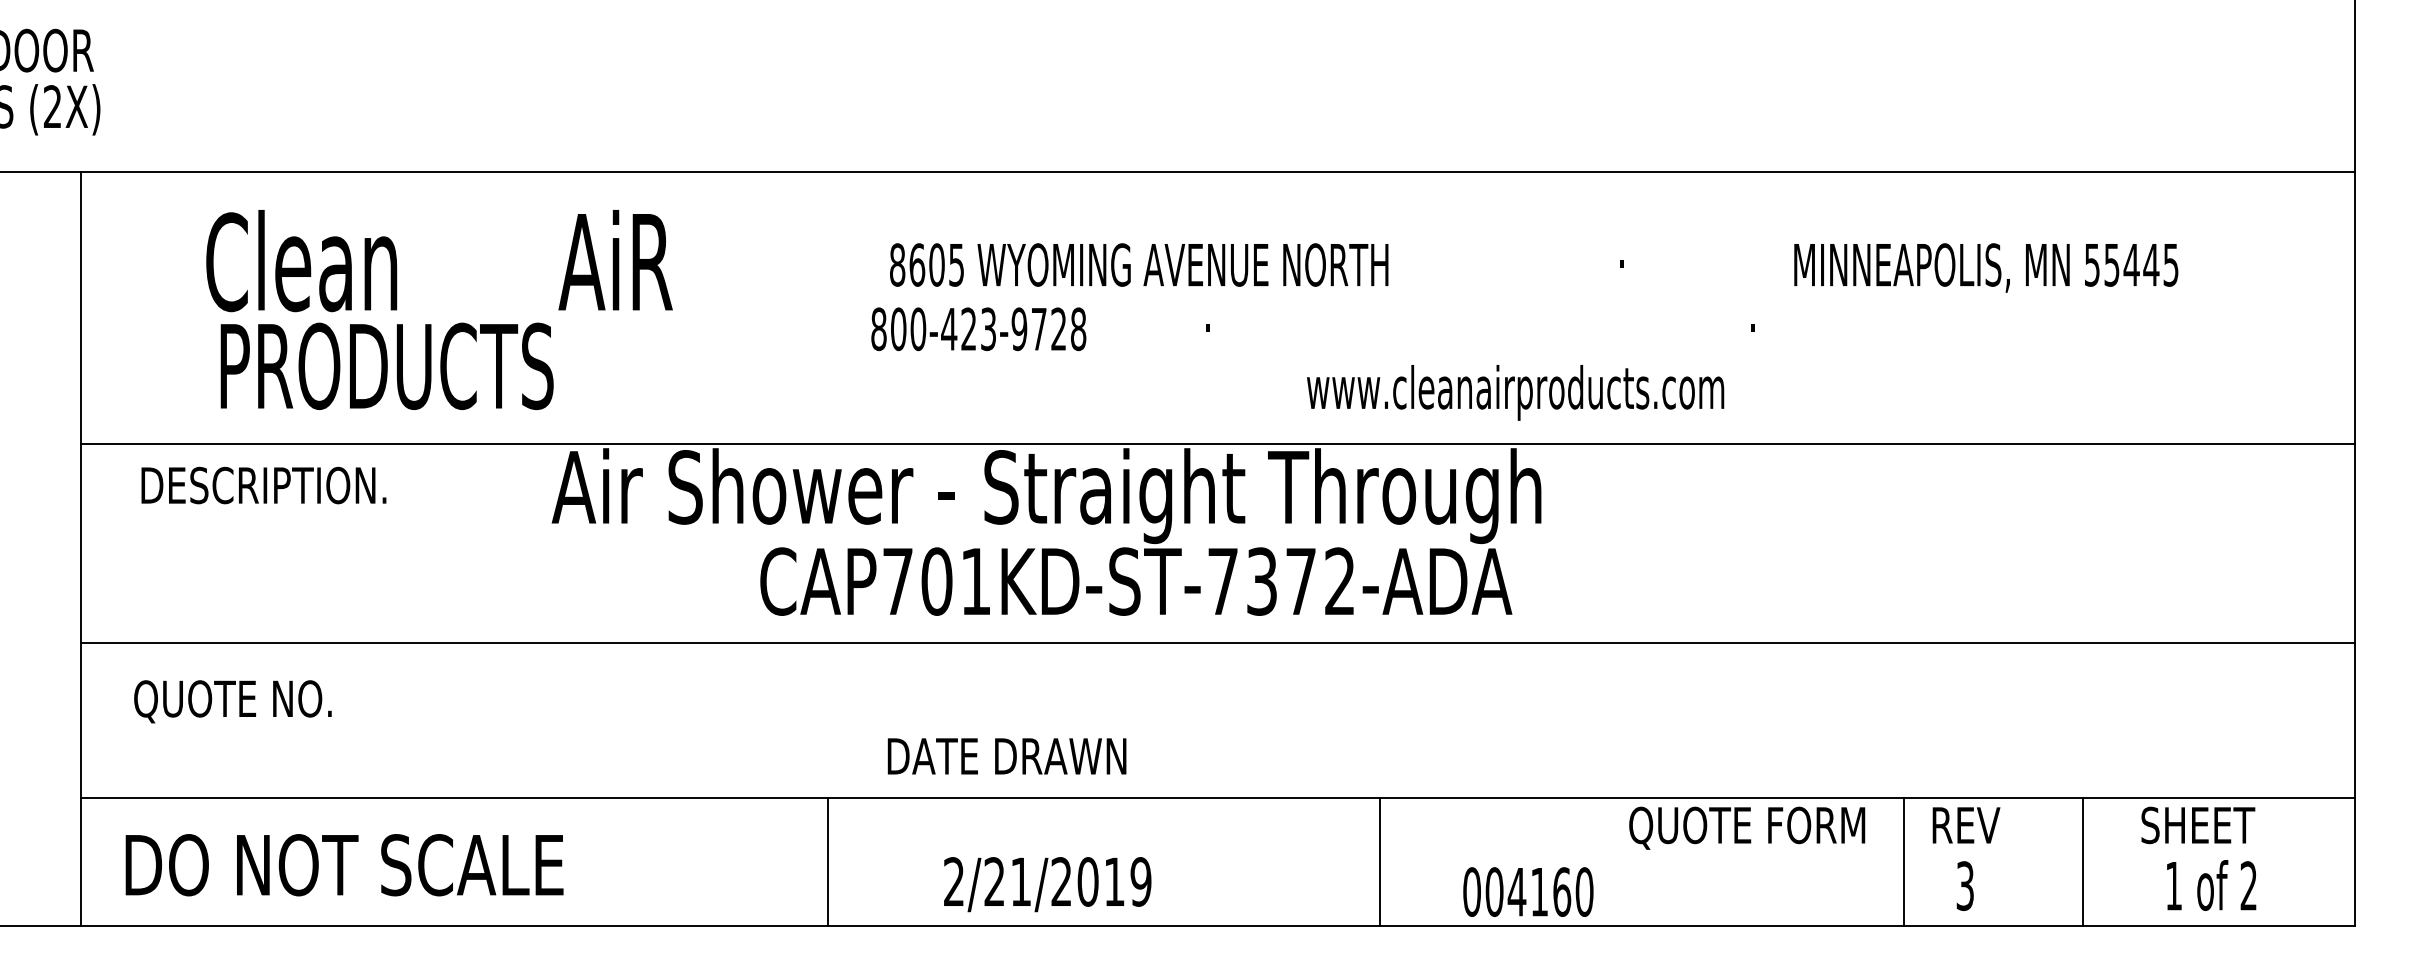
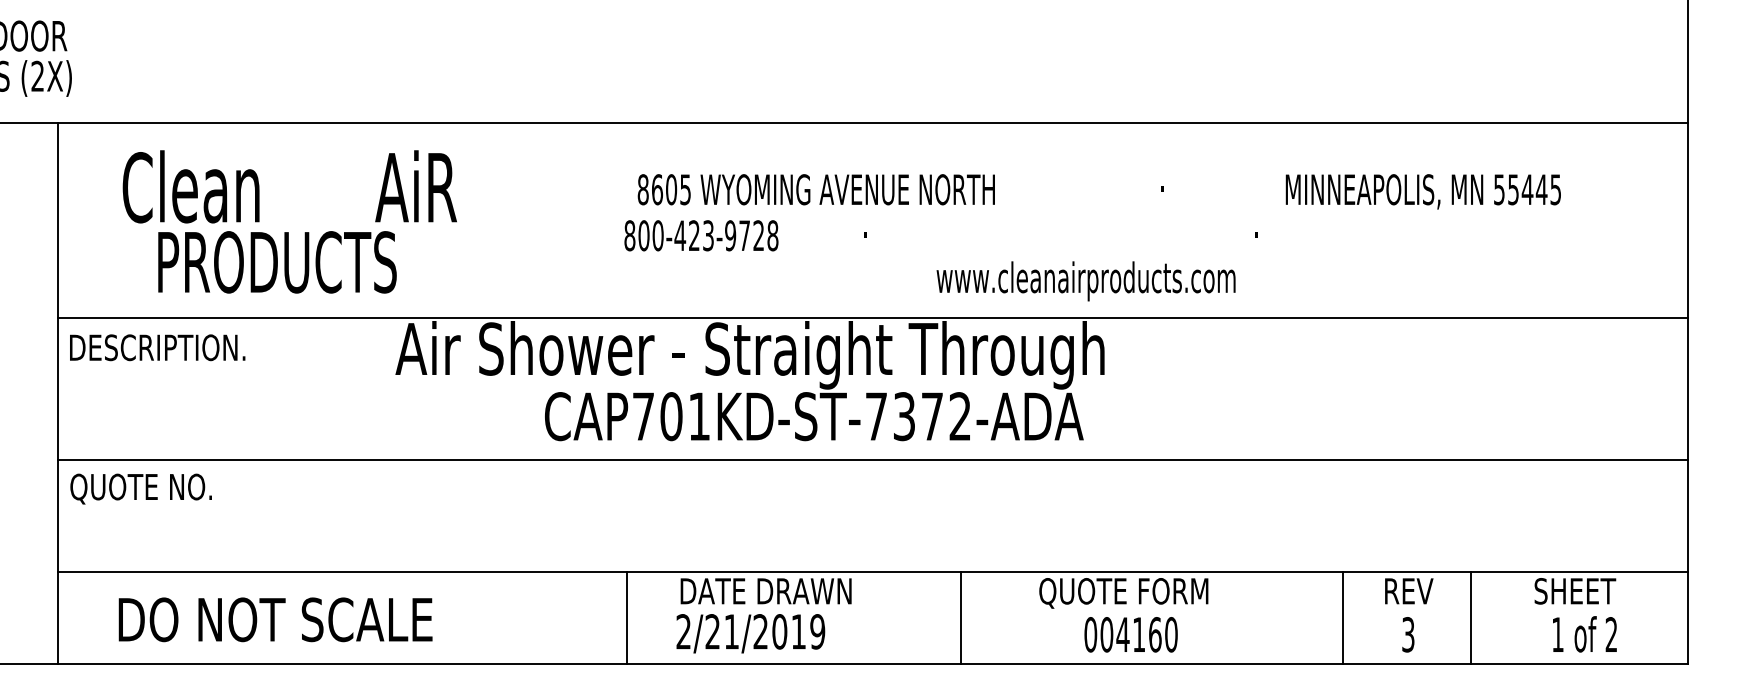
text: (439, 261) -> (289, 187), moved
text: (263, 485) -> (157, 347), moved
text: (232, 701) -> (140, 488), moved
text: (1006, 756) -> (765, 591), moved
text: (1747, 827) -> (1124, 592), moved
line: (828, 862) -> (626, 617), moved
line: (1379, 862) -> (960, 617), moved
line: (1904, 862) -> (1343, 617), moved
line: (2082, 862) -> (1470, 617), moved
text: (344, 865) -> (275, 620), moved
text: (1528, 891) -> (1131, 634), moved

